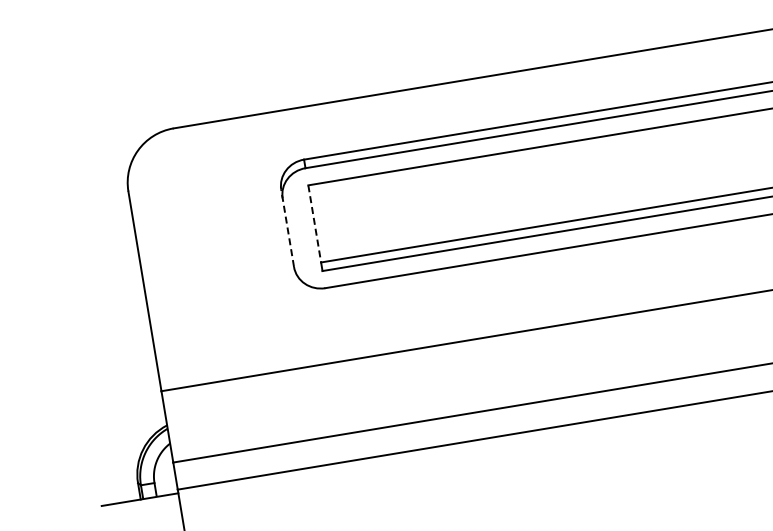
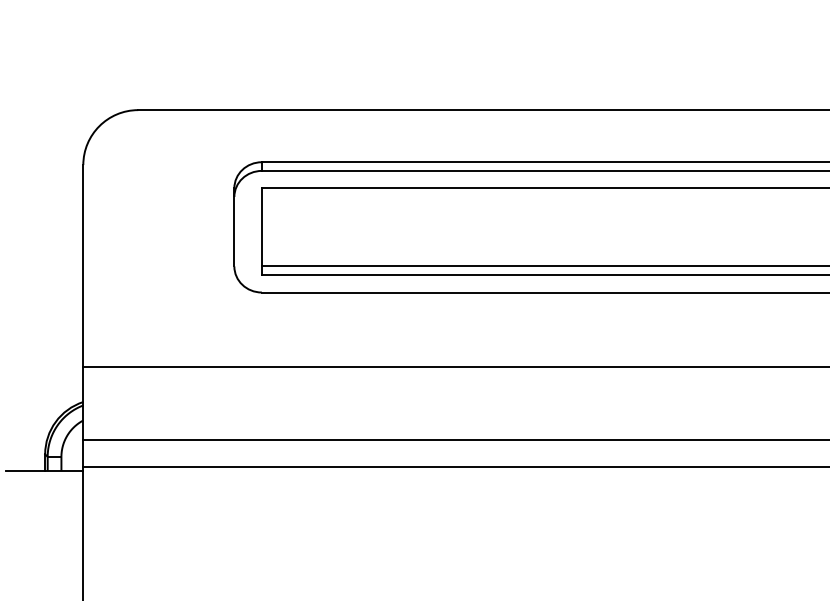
line: (314, 224) -> (261, 227), dashed -> solid
line: (287, 227) -> (234, 226), dashed -> solid

